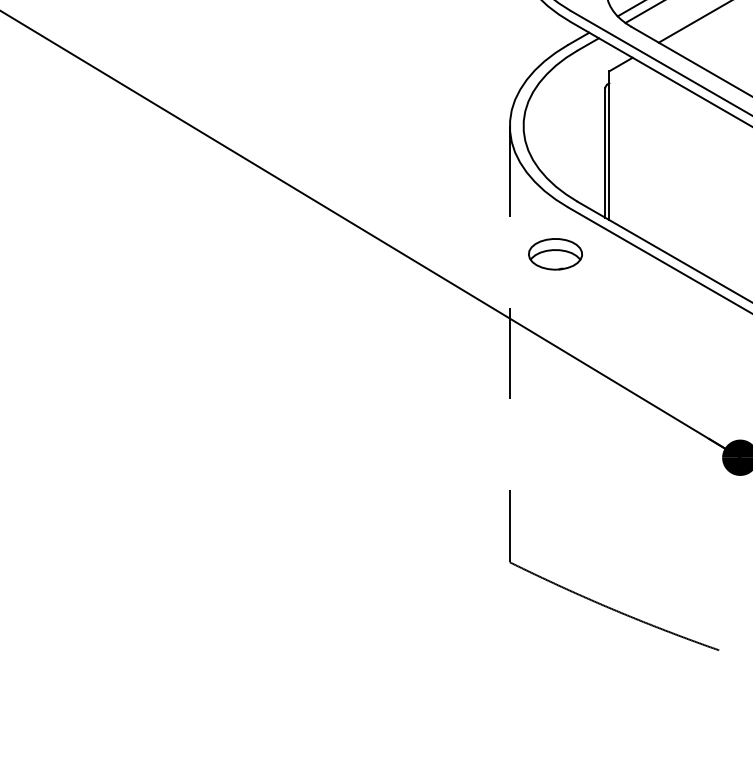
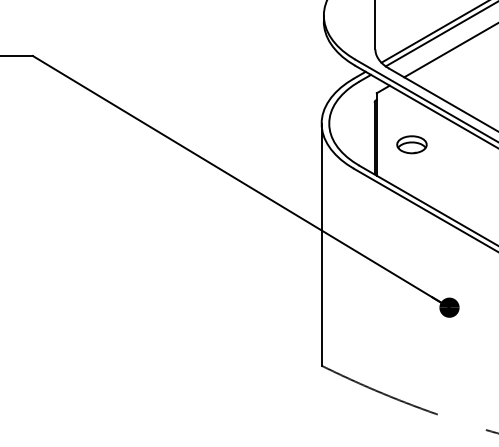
part: (554, 253) -> (411, 144), moved
line: (509, 345) -> (321, 245), dashed -> solid

